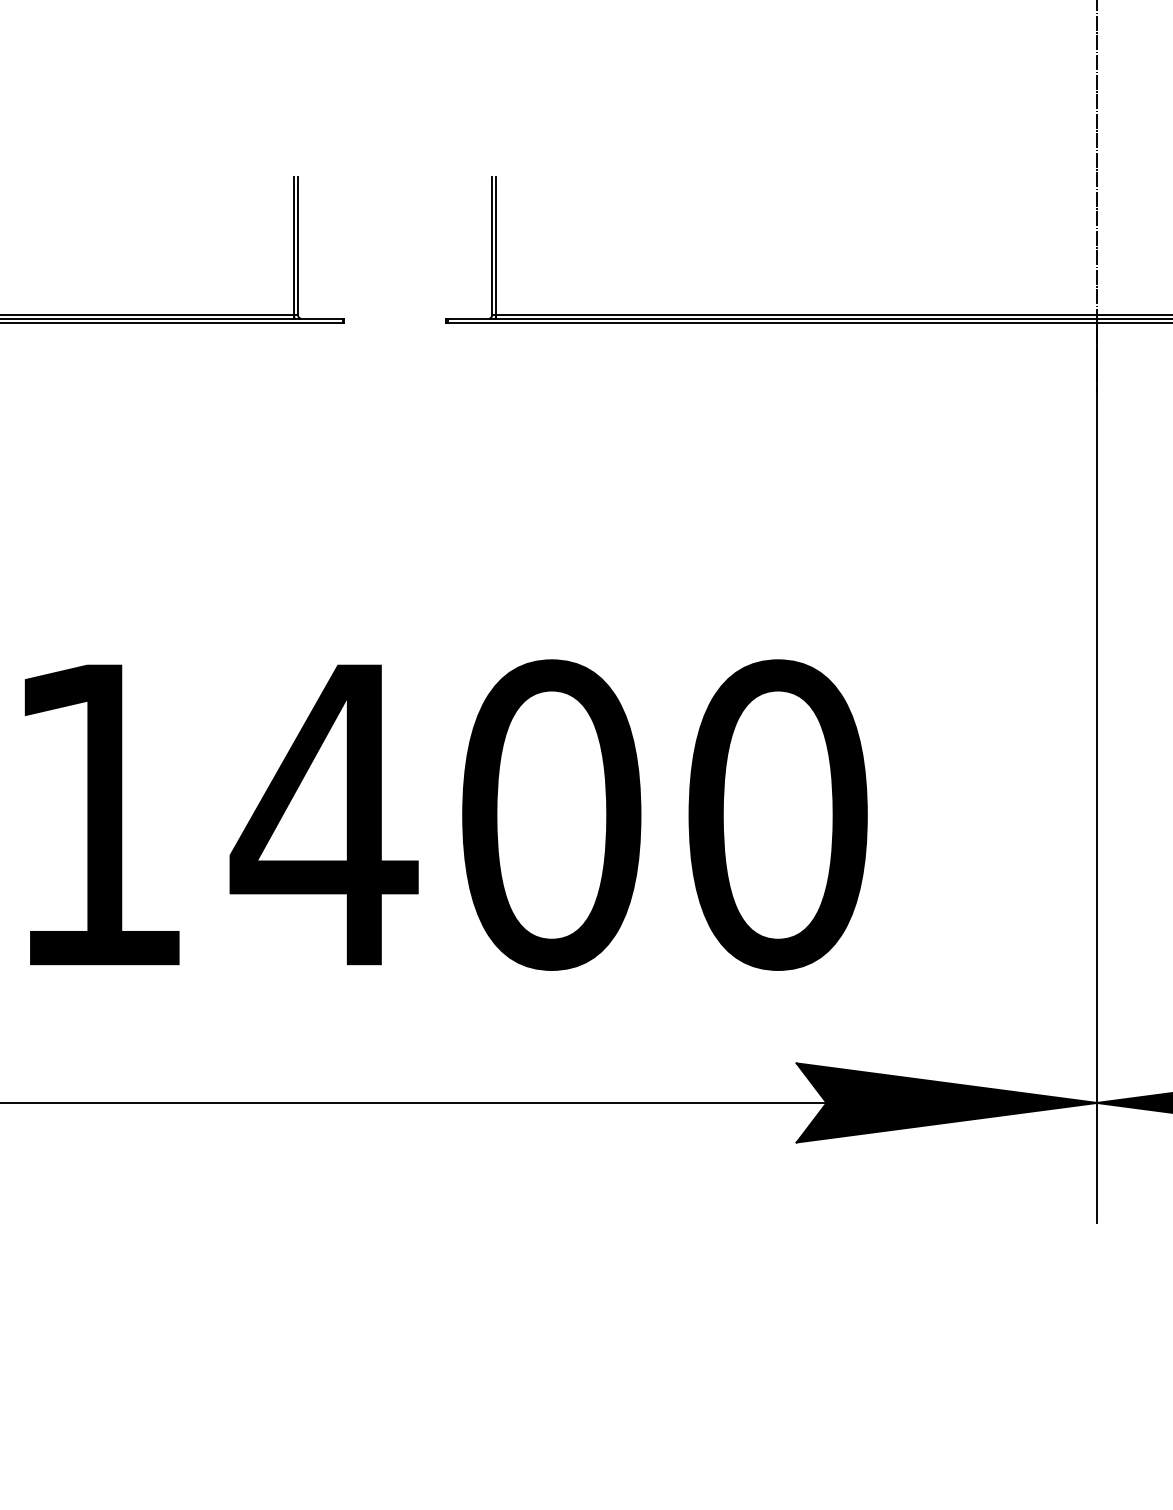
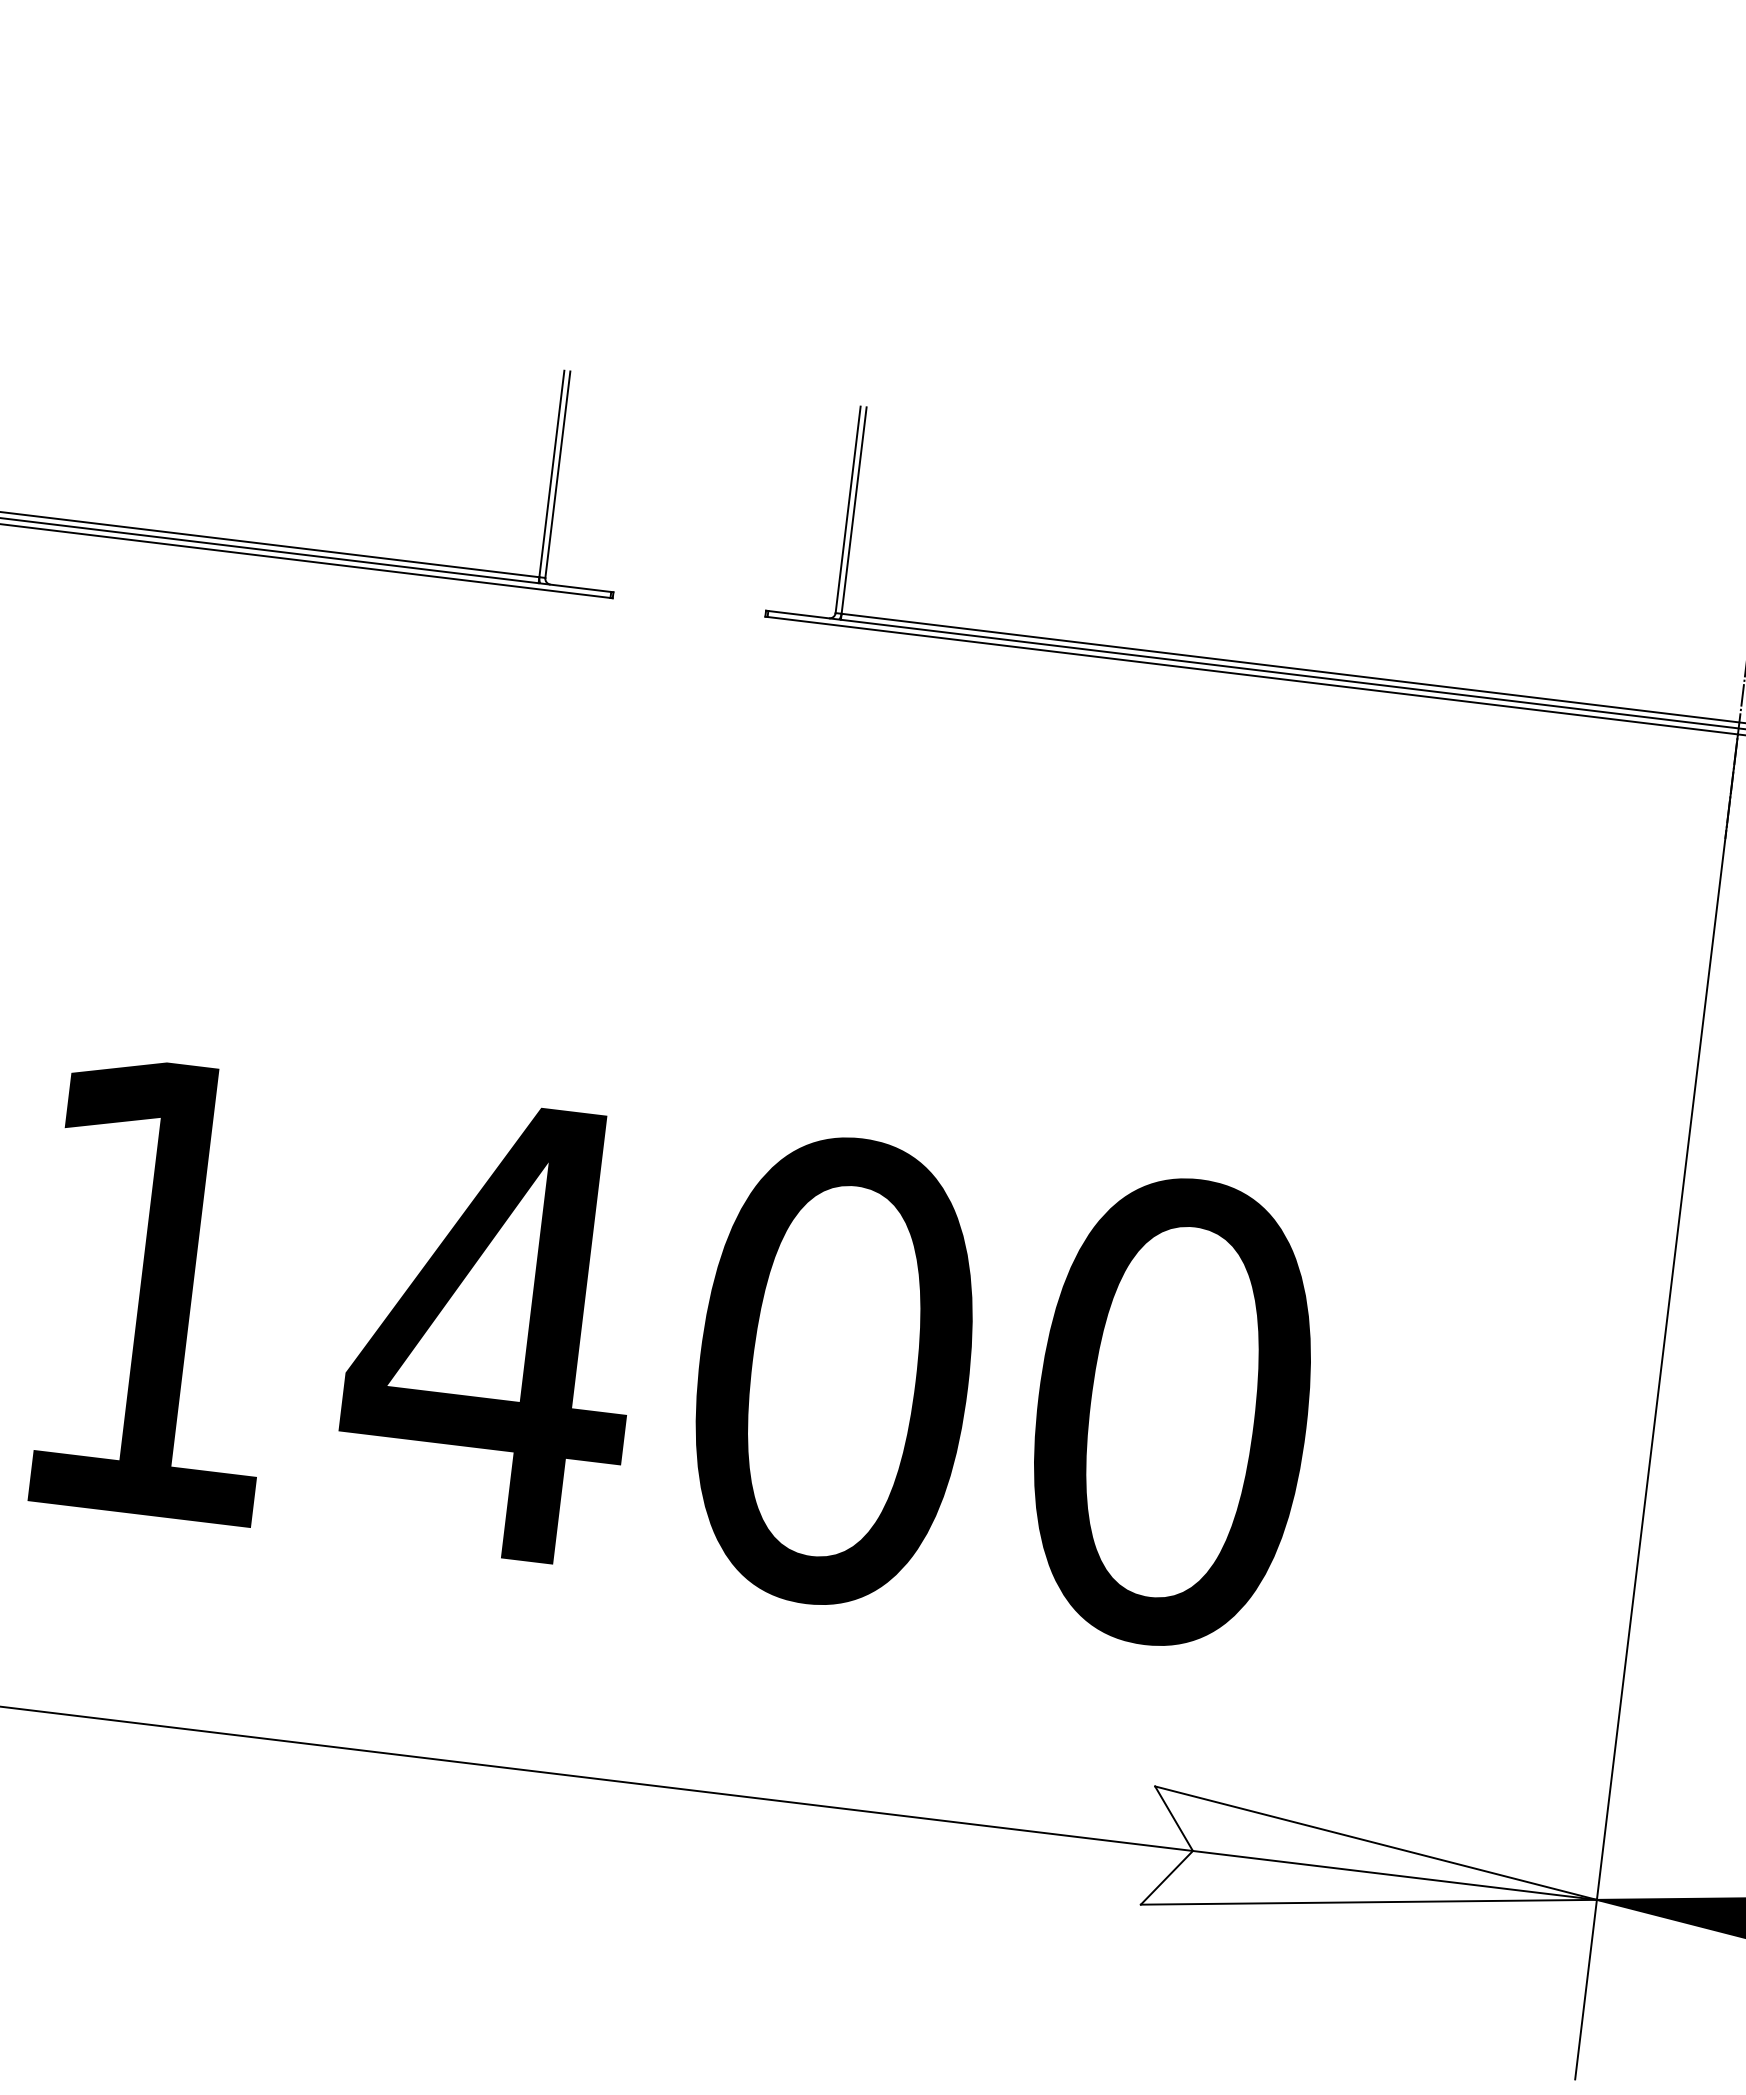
fill: (946, 1102) -> (1371, 1871), removed

